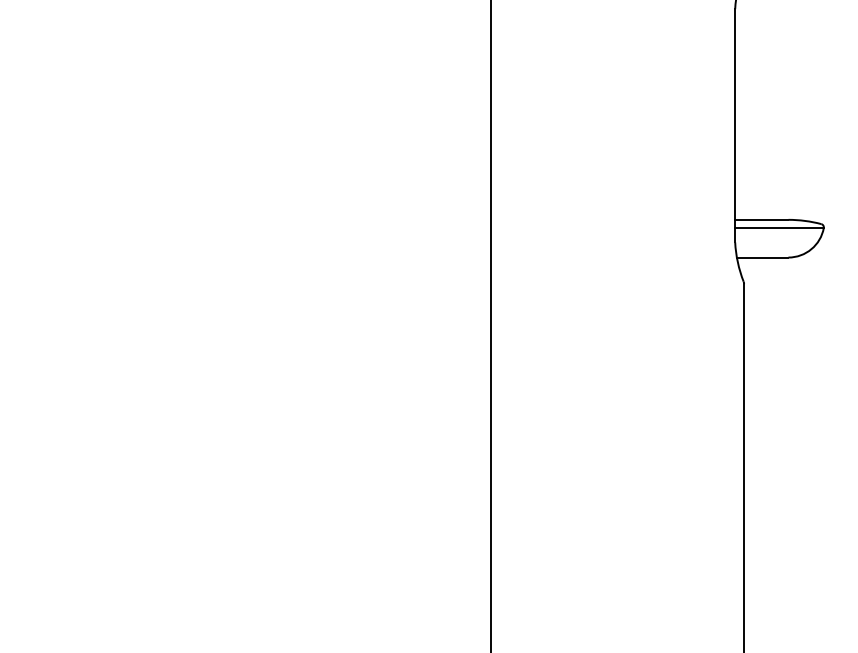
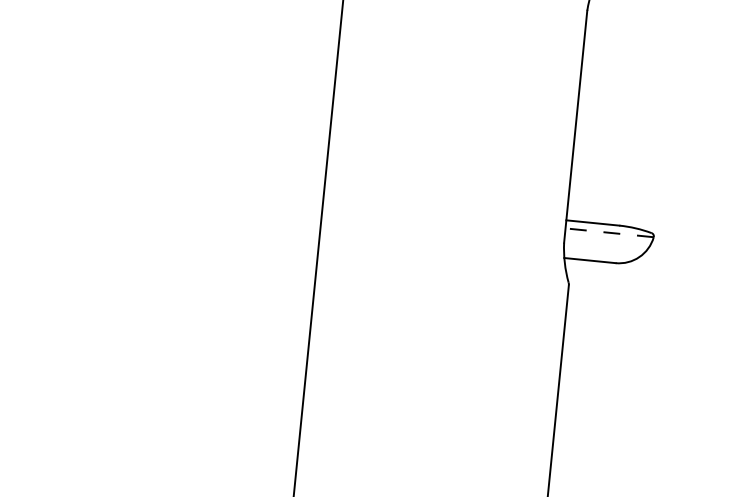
line: (779, 227) -> (609, 232), solid -> dashed

